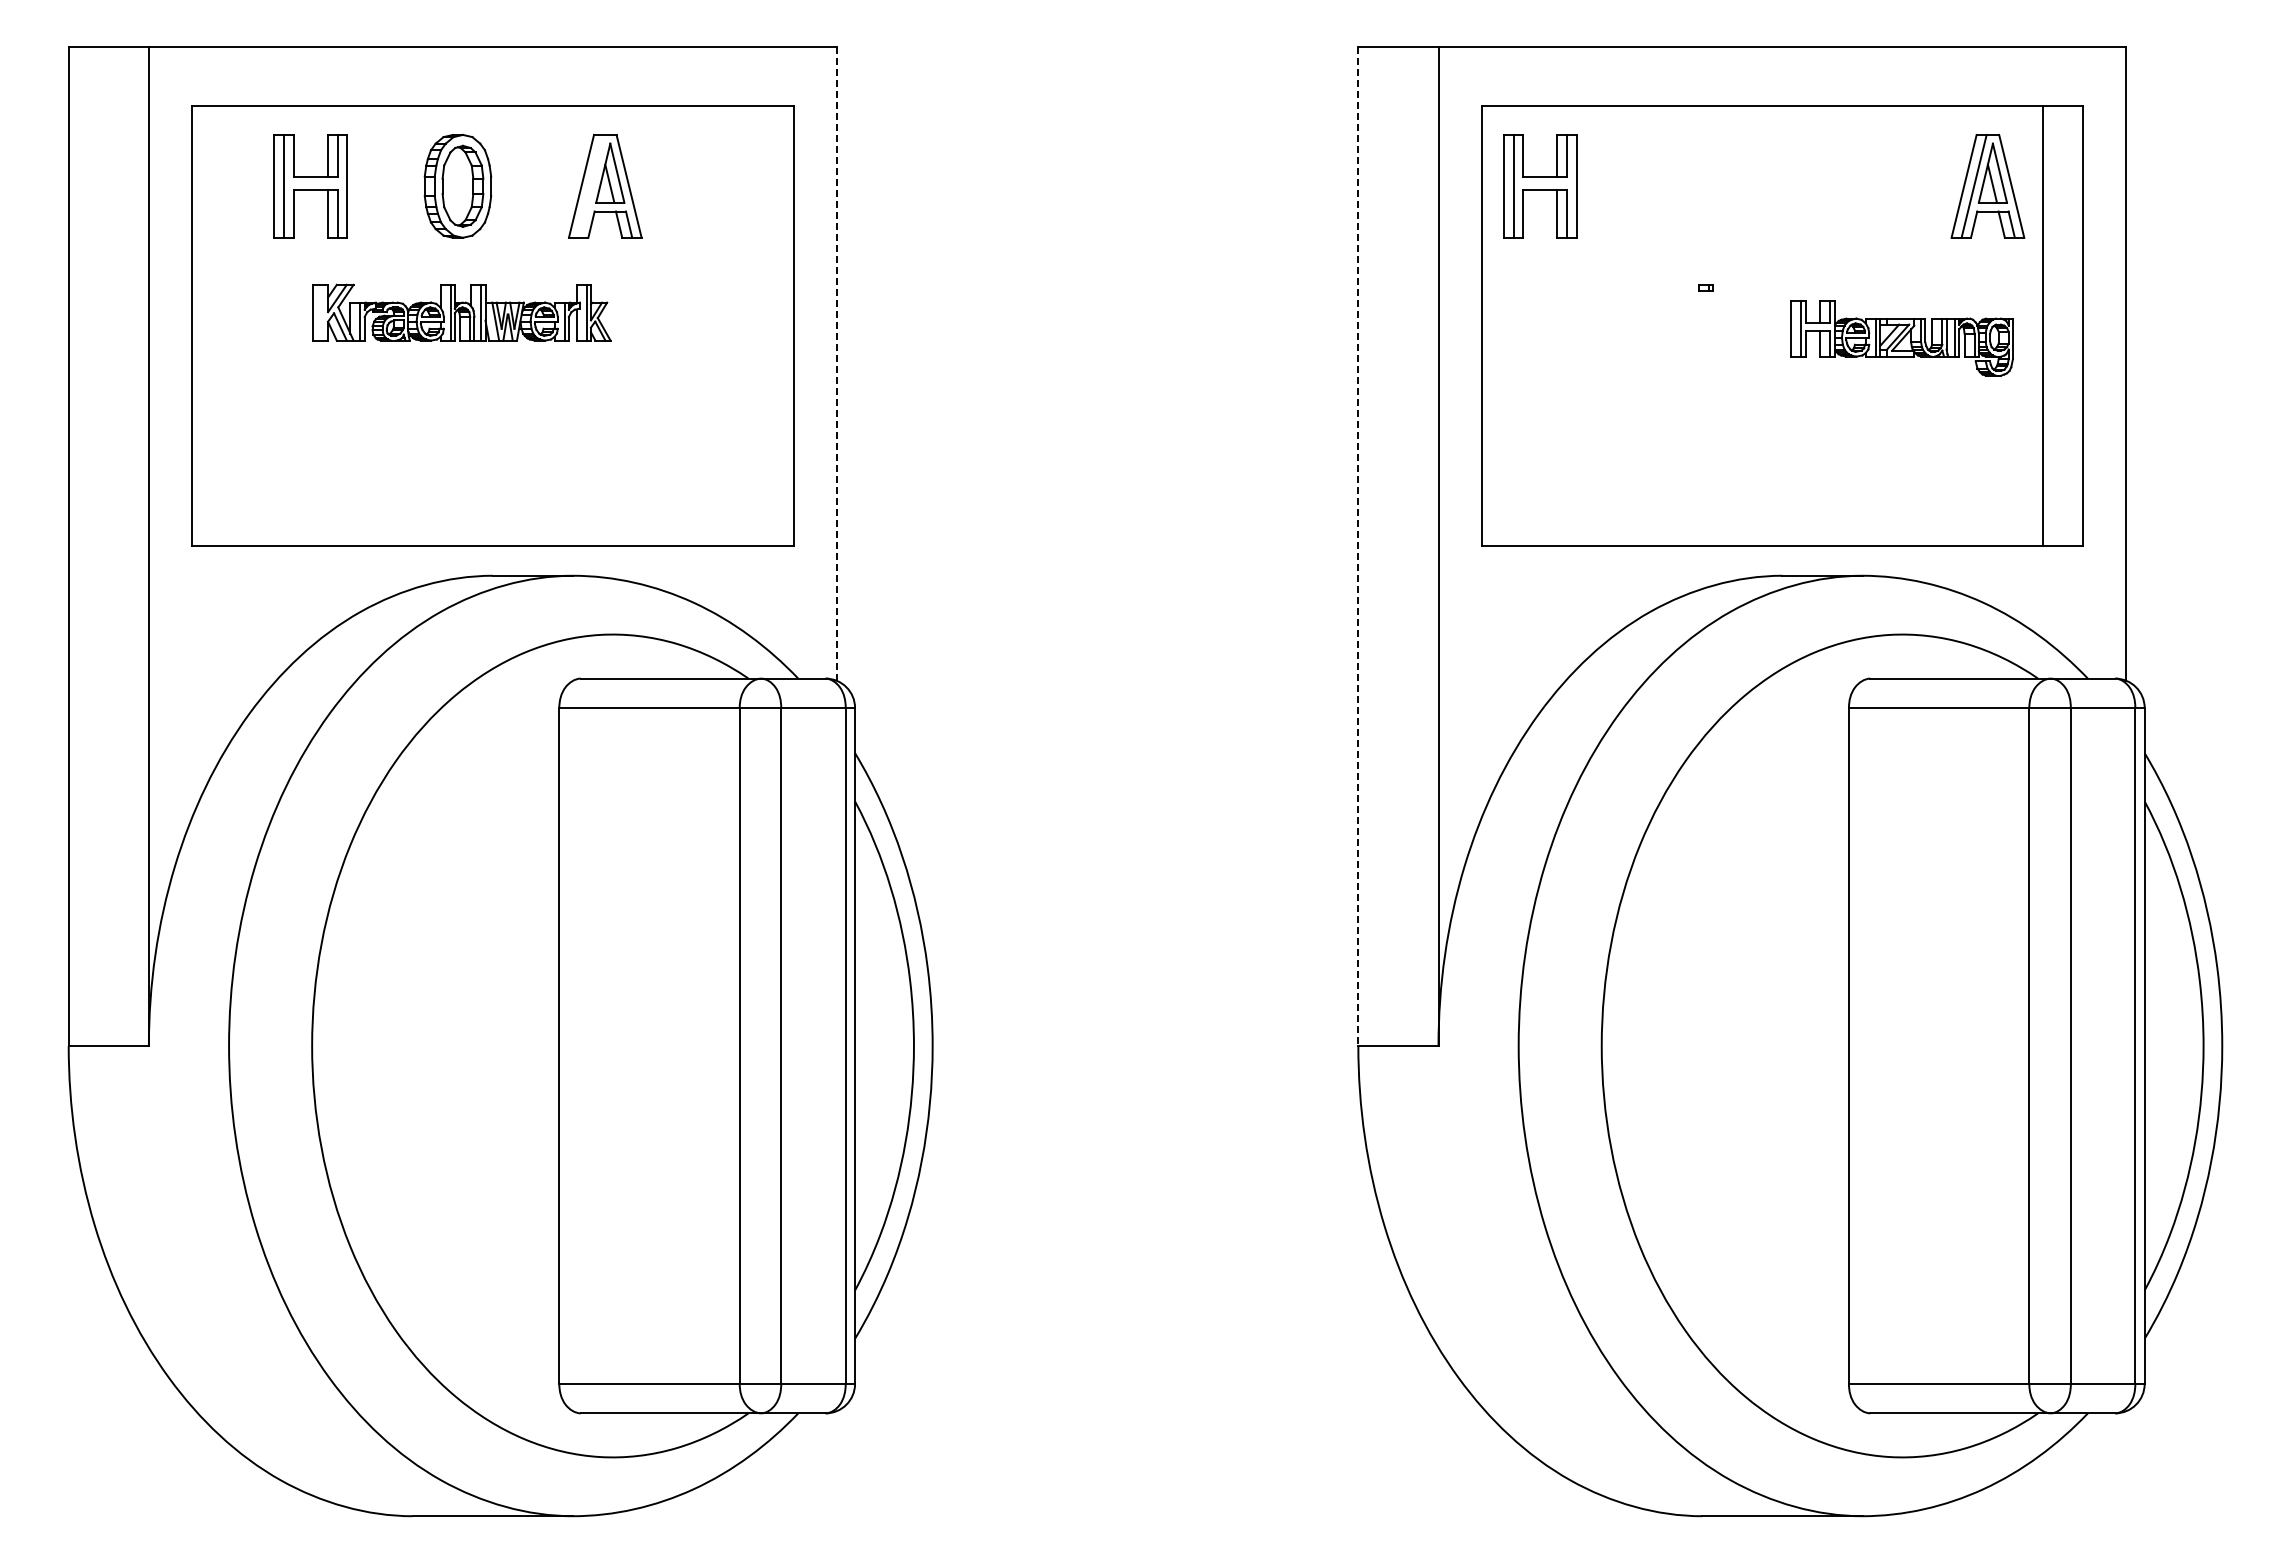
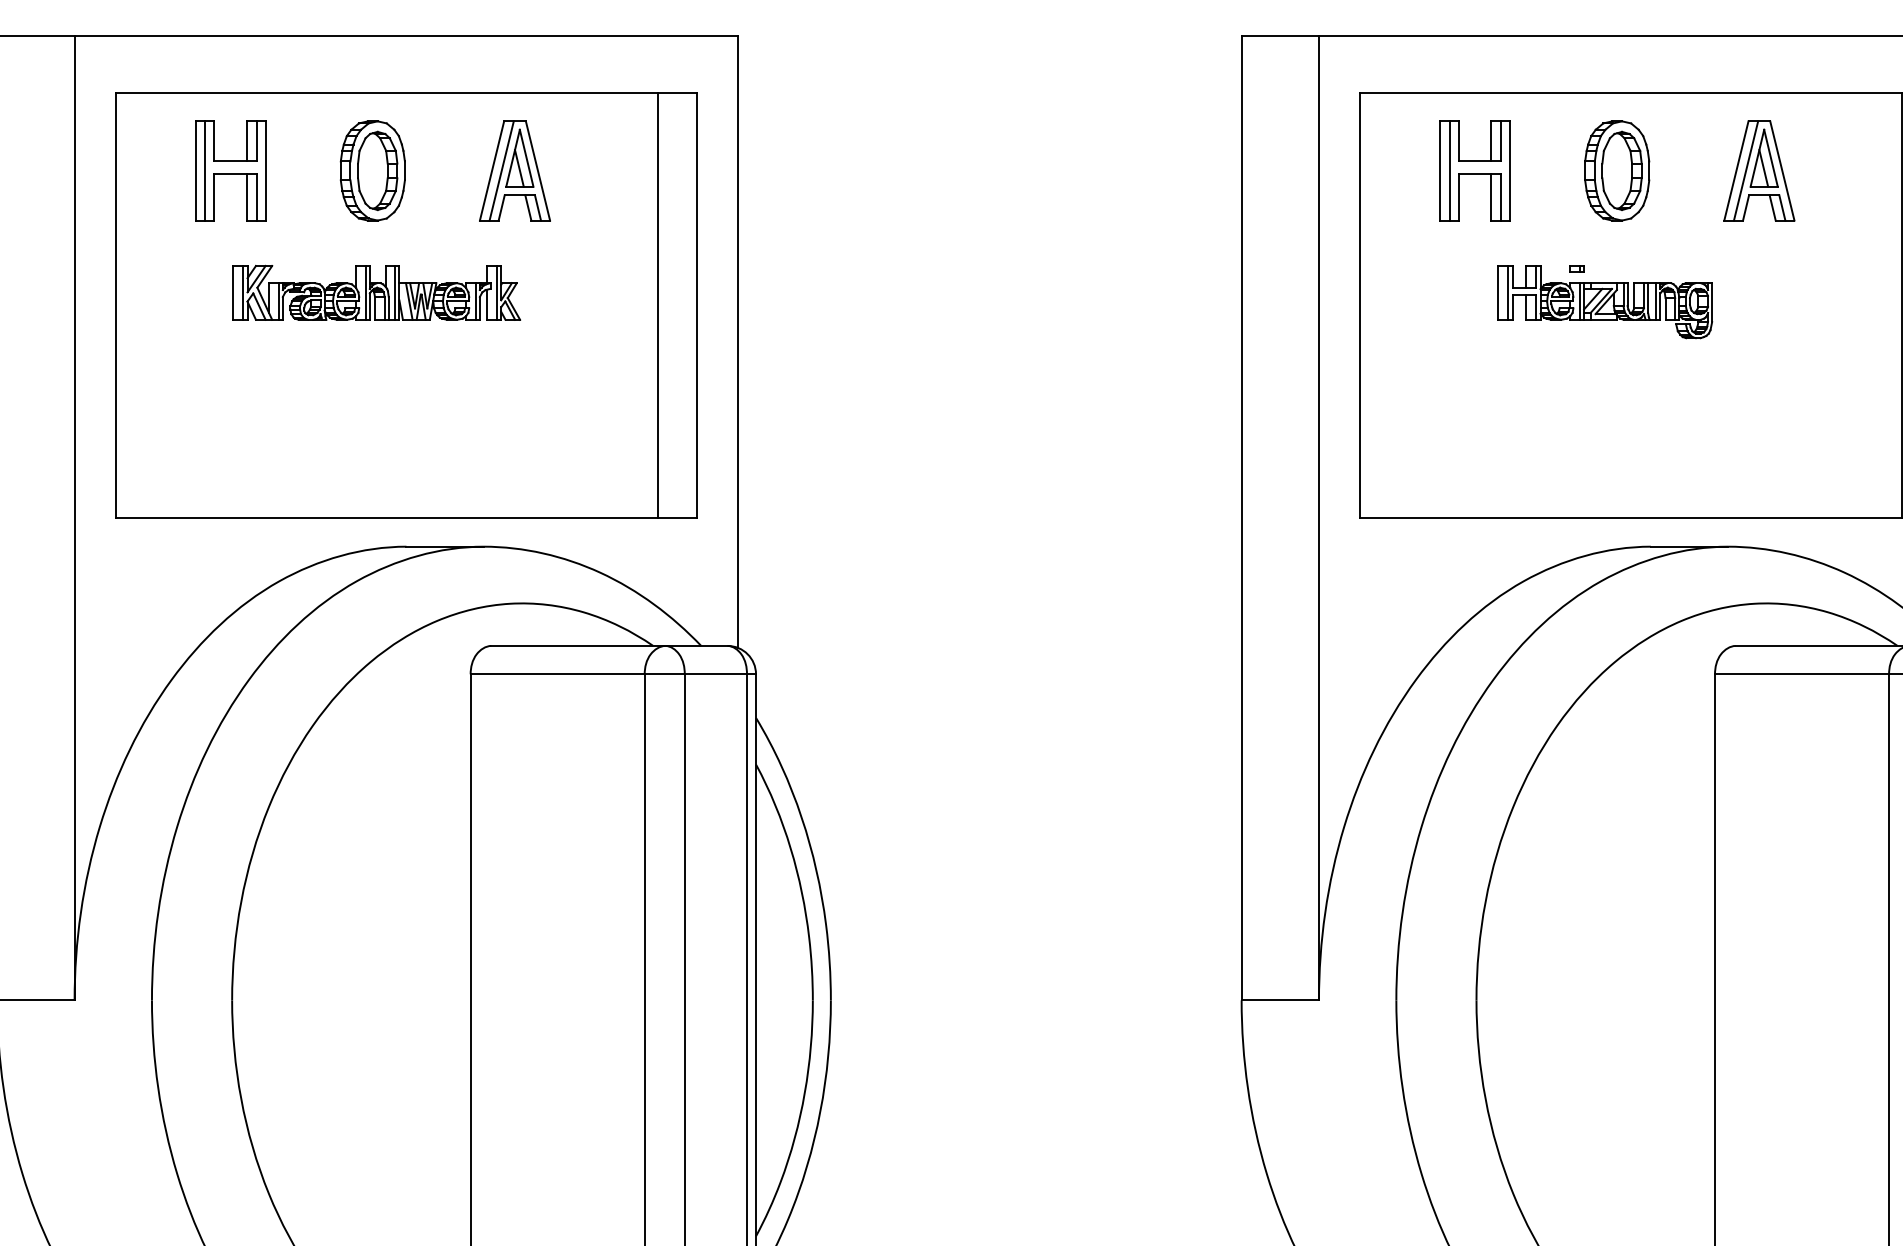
line: (591, 185) -> (501, 170), added
part: (1747, 185) -> (1617, 170), added
part: (1540, 186) -> (1475, 171), moved
part: (1987, 186) -> (1758, 171), moved
line: (323, 312) -> (243, 292), added
line: (753, 325) -> (658, 305), added
part: (1901, 338) -> (1604, 302), moved
line: (836, 363) -> (738, 341), dashed -> solid
line: (1358, 546) -> (1241, 518), dashed -> solid

